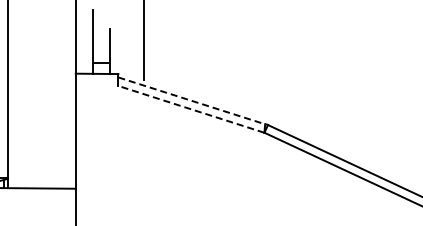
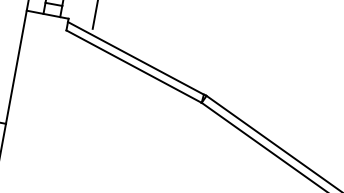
line: (192, 101) -> (136, 59), dashed -> solid
line: (191, 109) -> (134, 66), dashed -> solid

